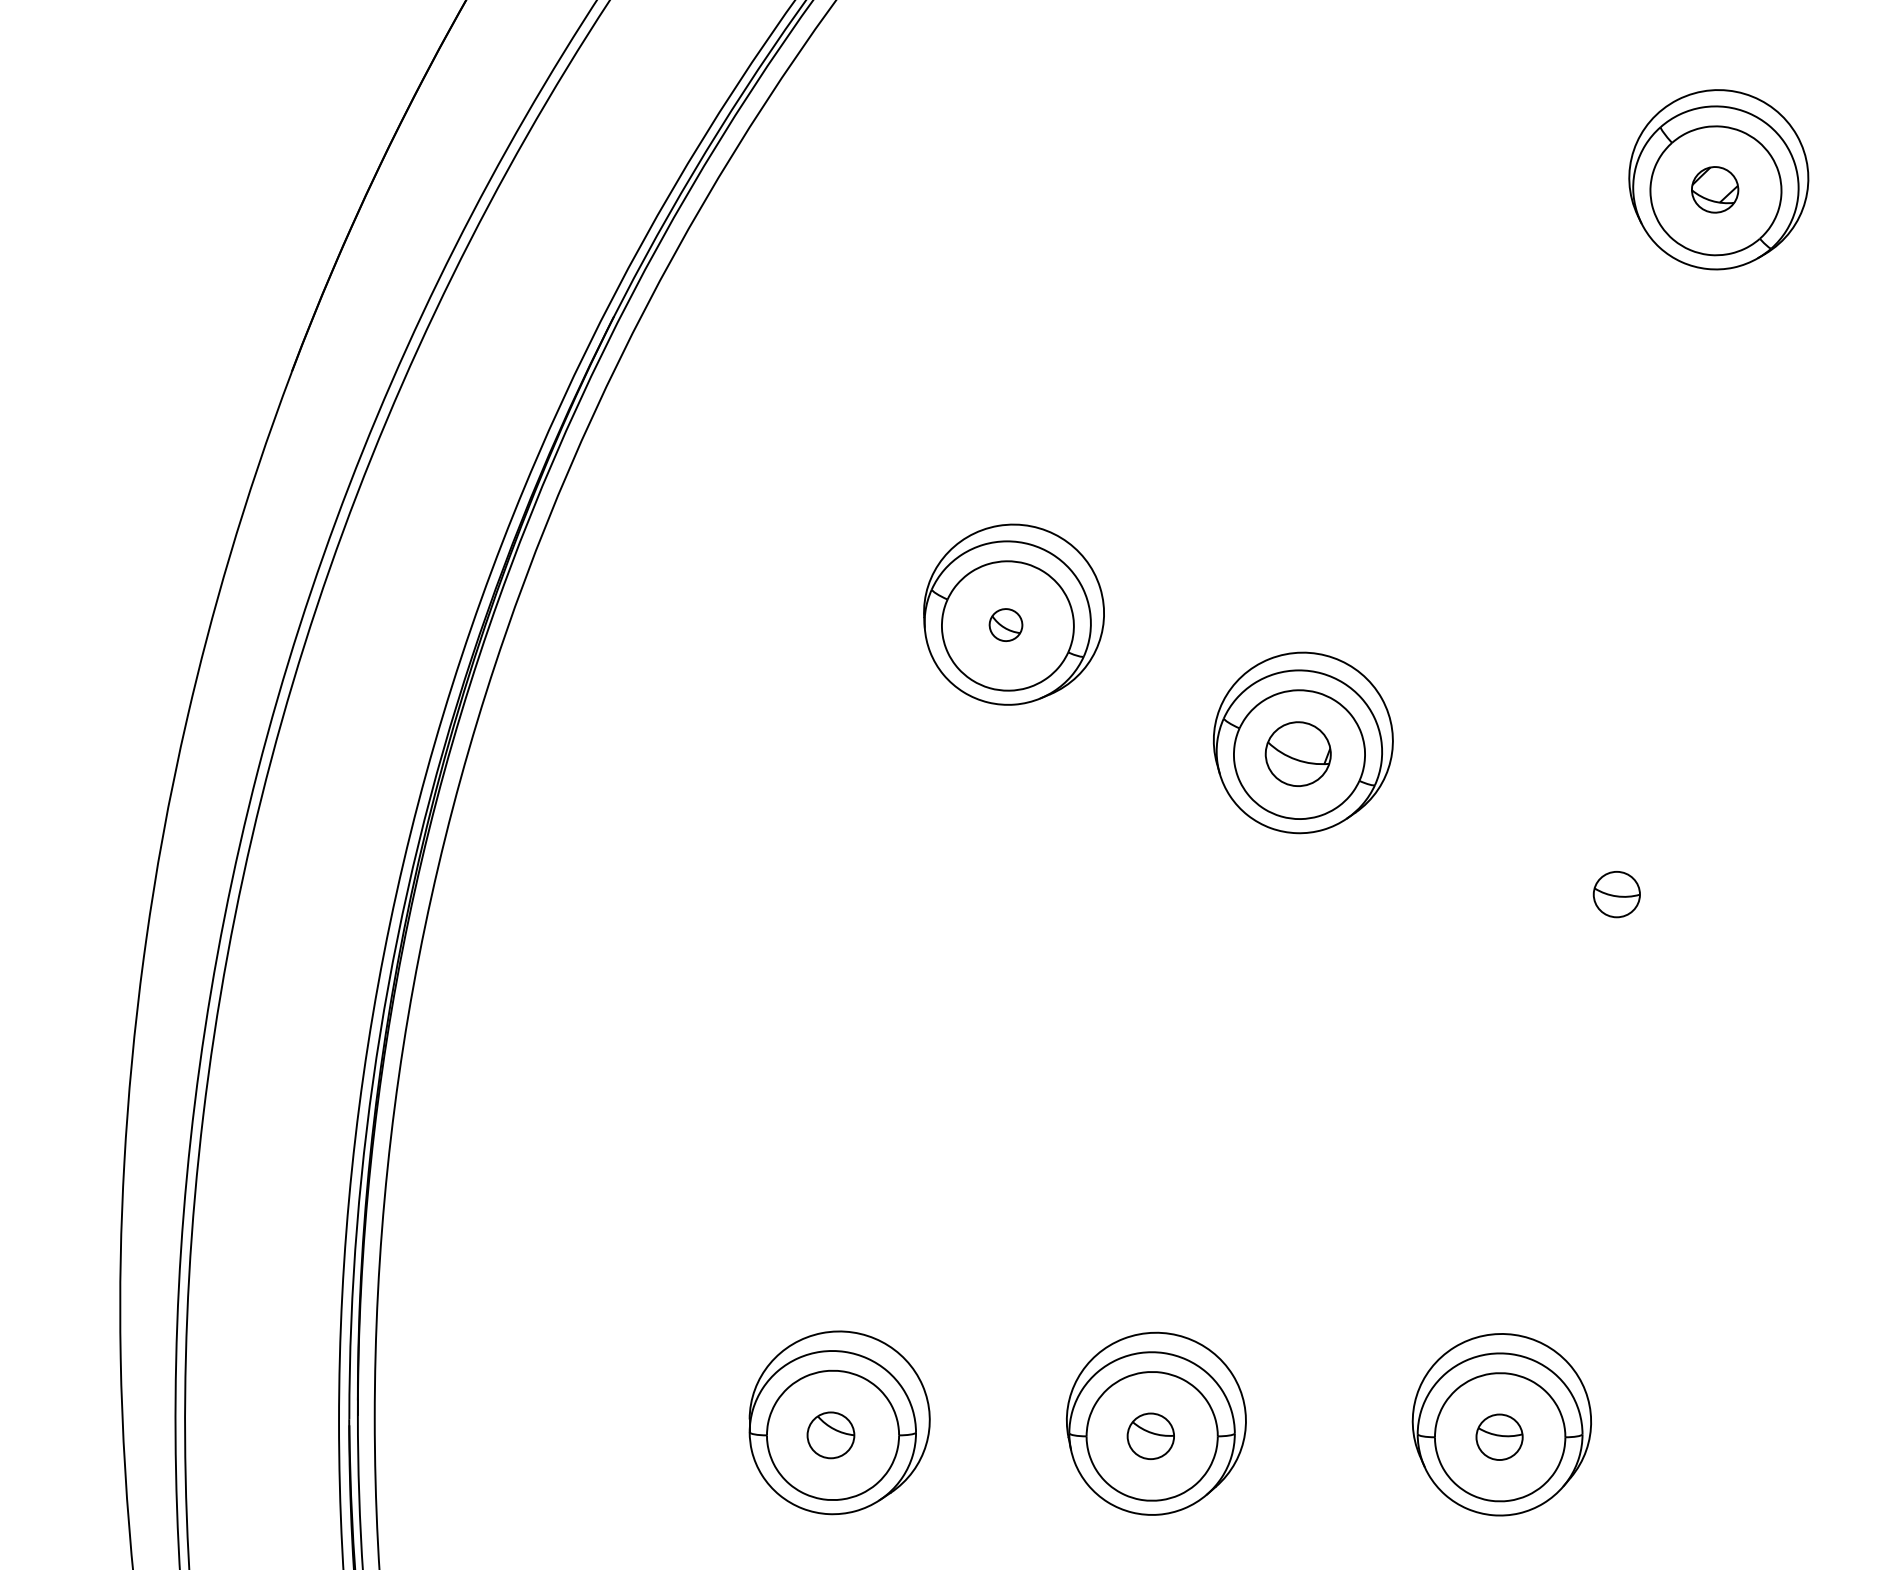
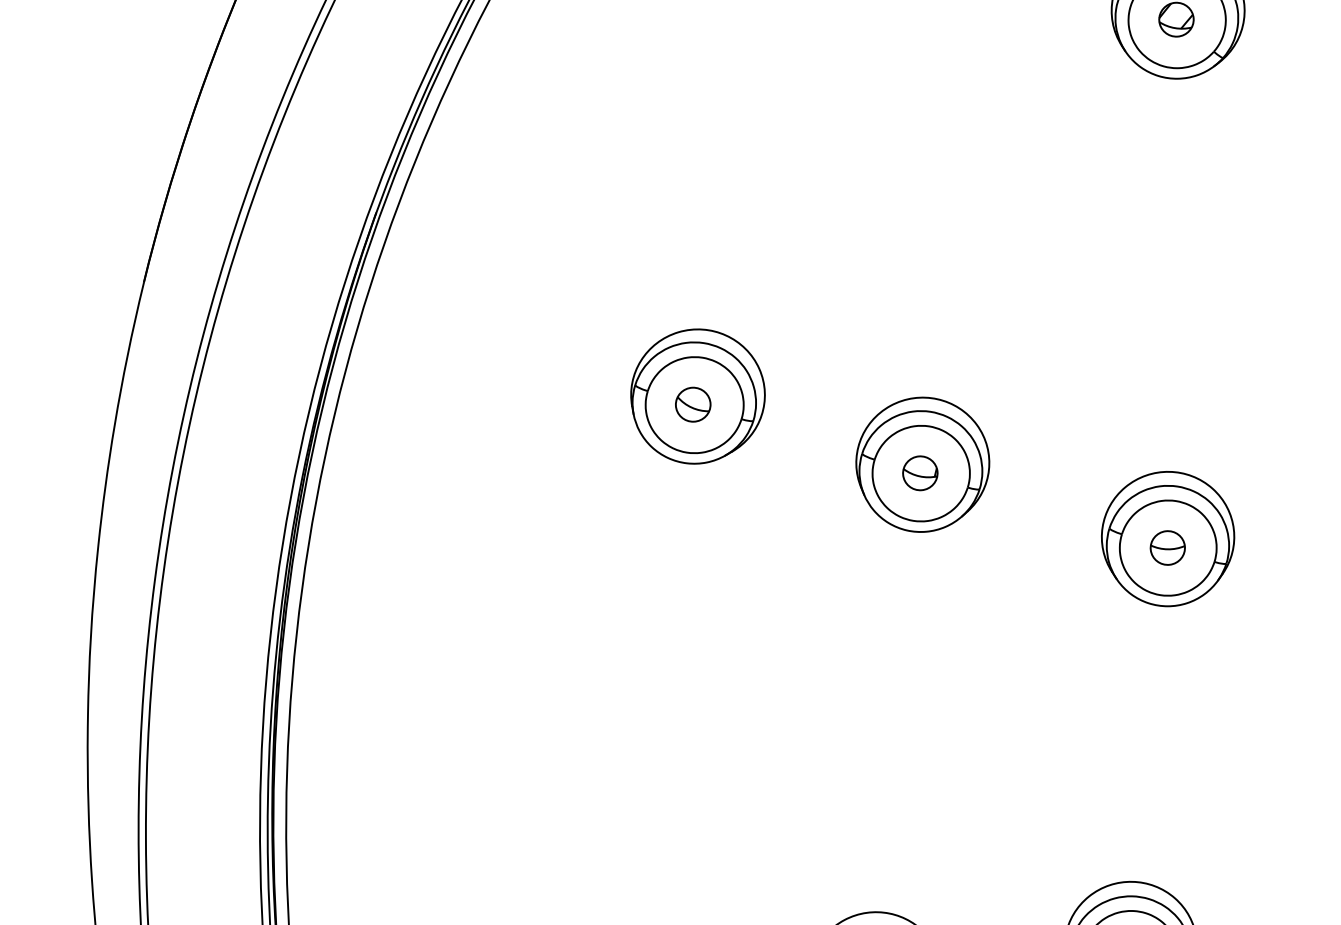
part: (1005, 624) -> (692, 404), size x1.43
part: (1298, 753) -> (920, 472), size x0.71
part: (1618, 882) -> (1167, 538), added

